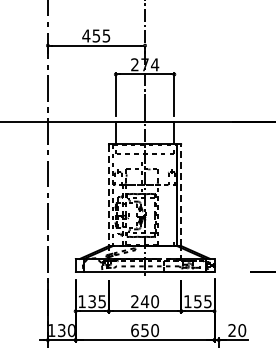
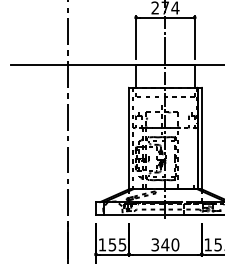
line: (108, 195) -> (128, 138), dashed -> solid
line: (181, 195) -> (201, 138), dashed -> solid
text: (91, 301) -> (111, 244), 135 -> 155
text: (134, 301) -> (154, 244), 240 -> 340

